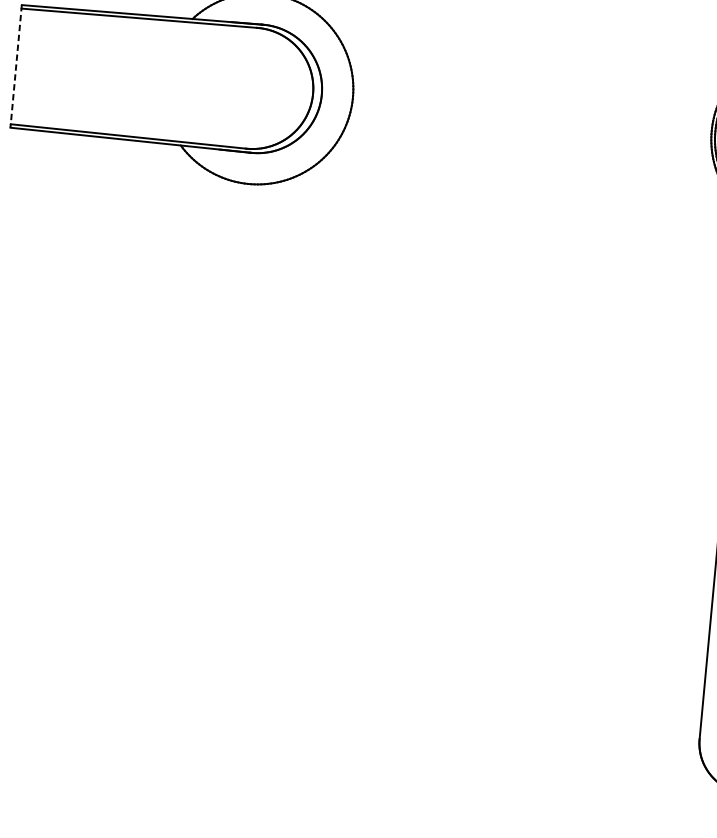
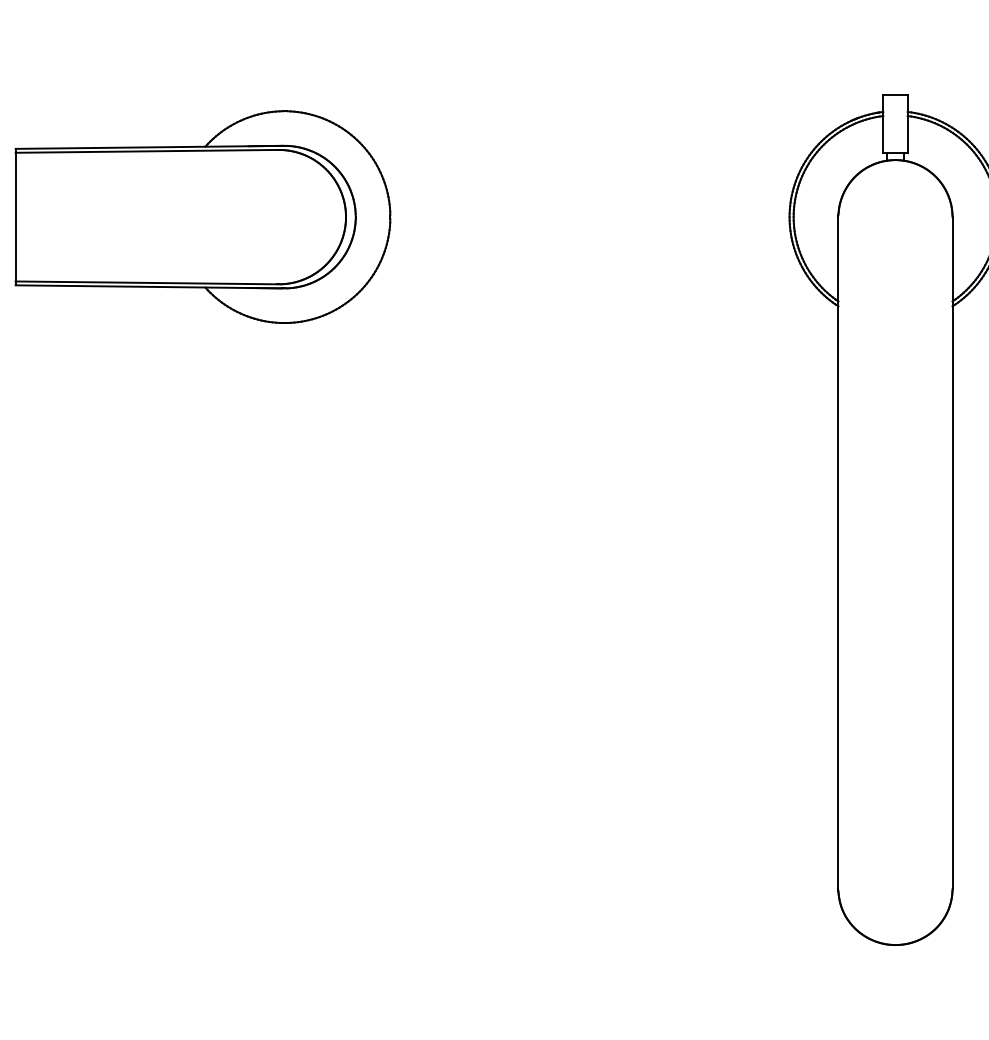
line: (15, 66) -> (15, 217), dashed -> solid

